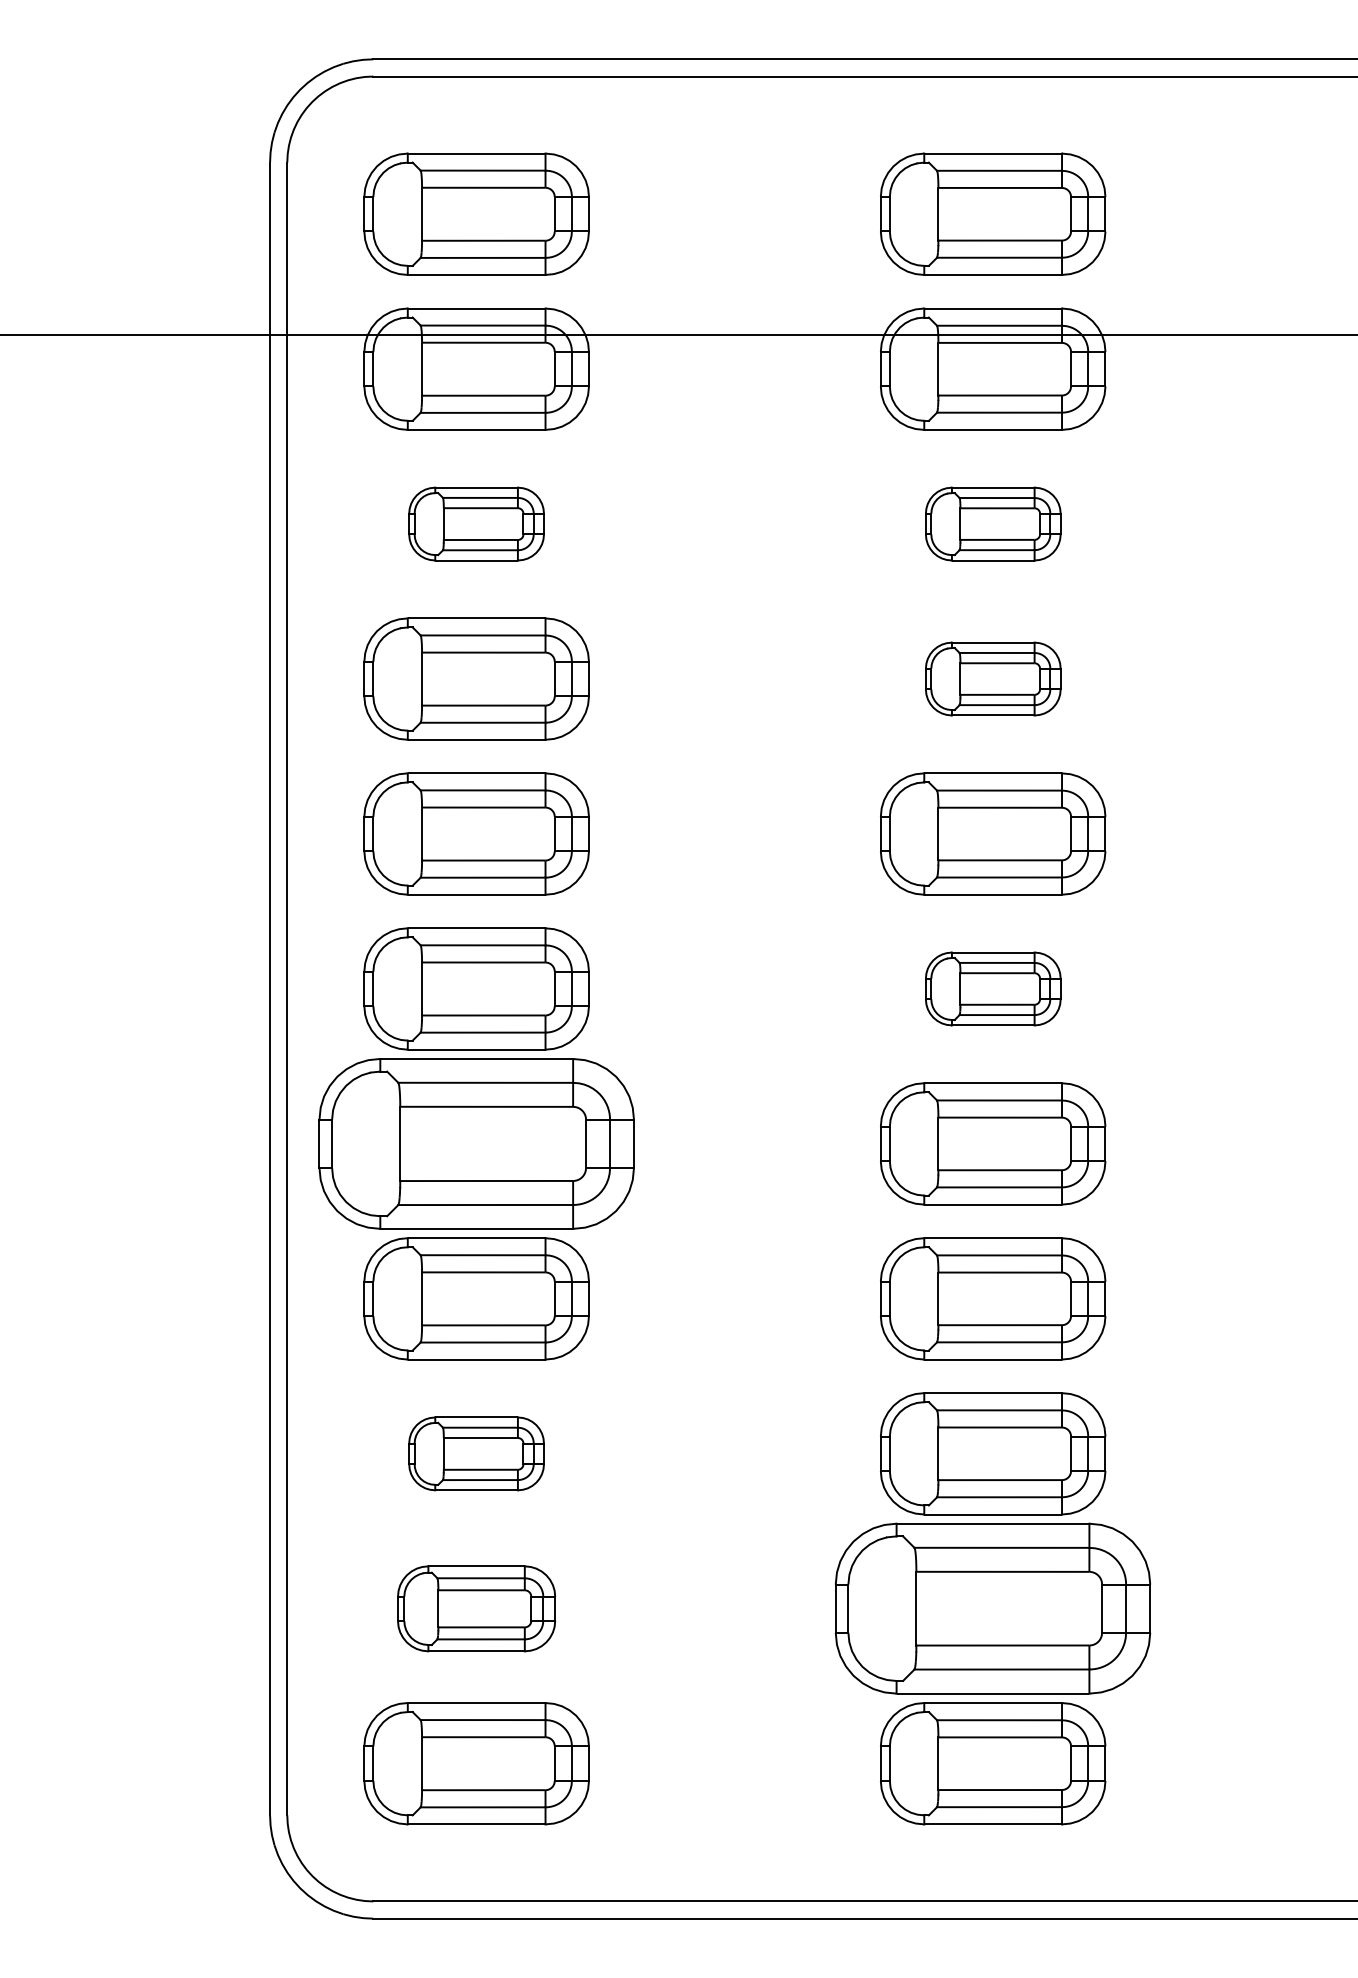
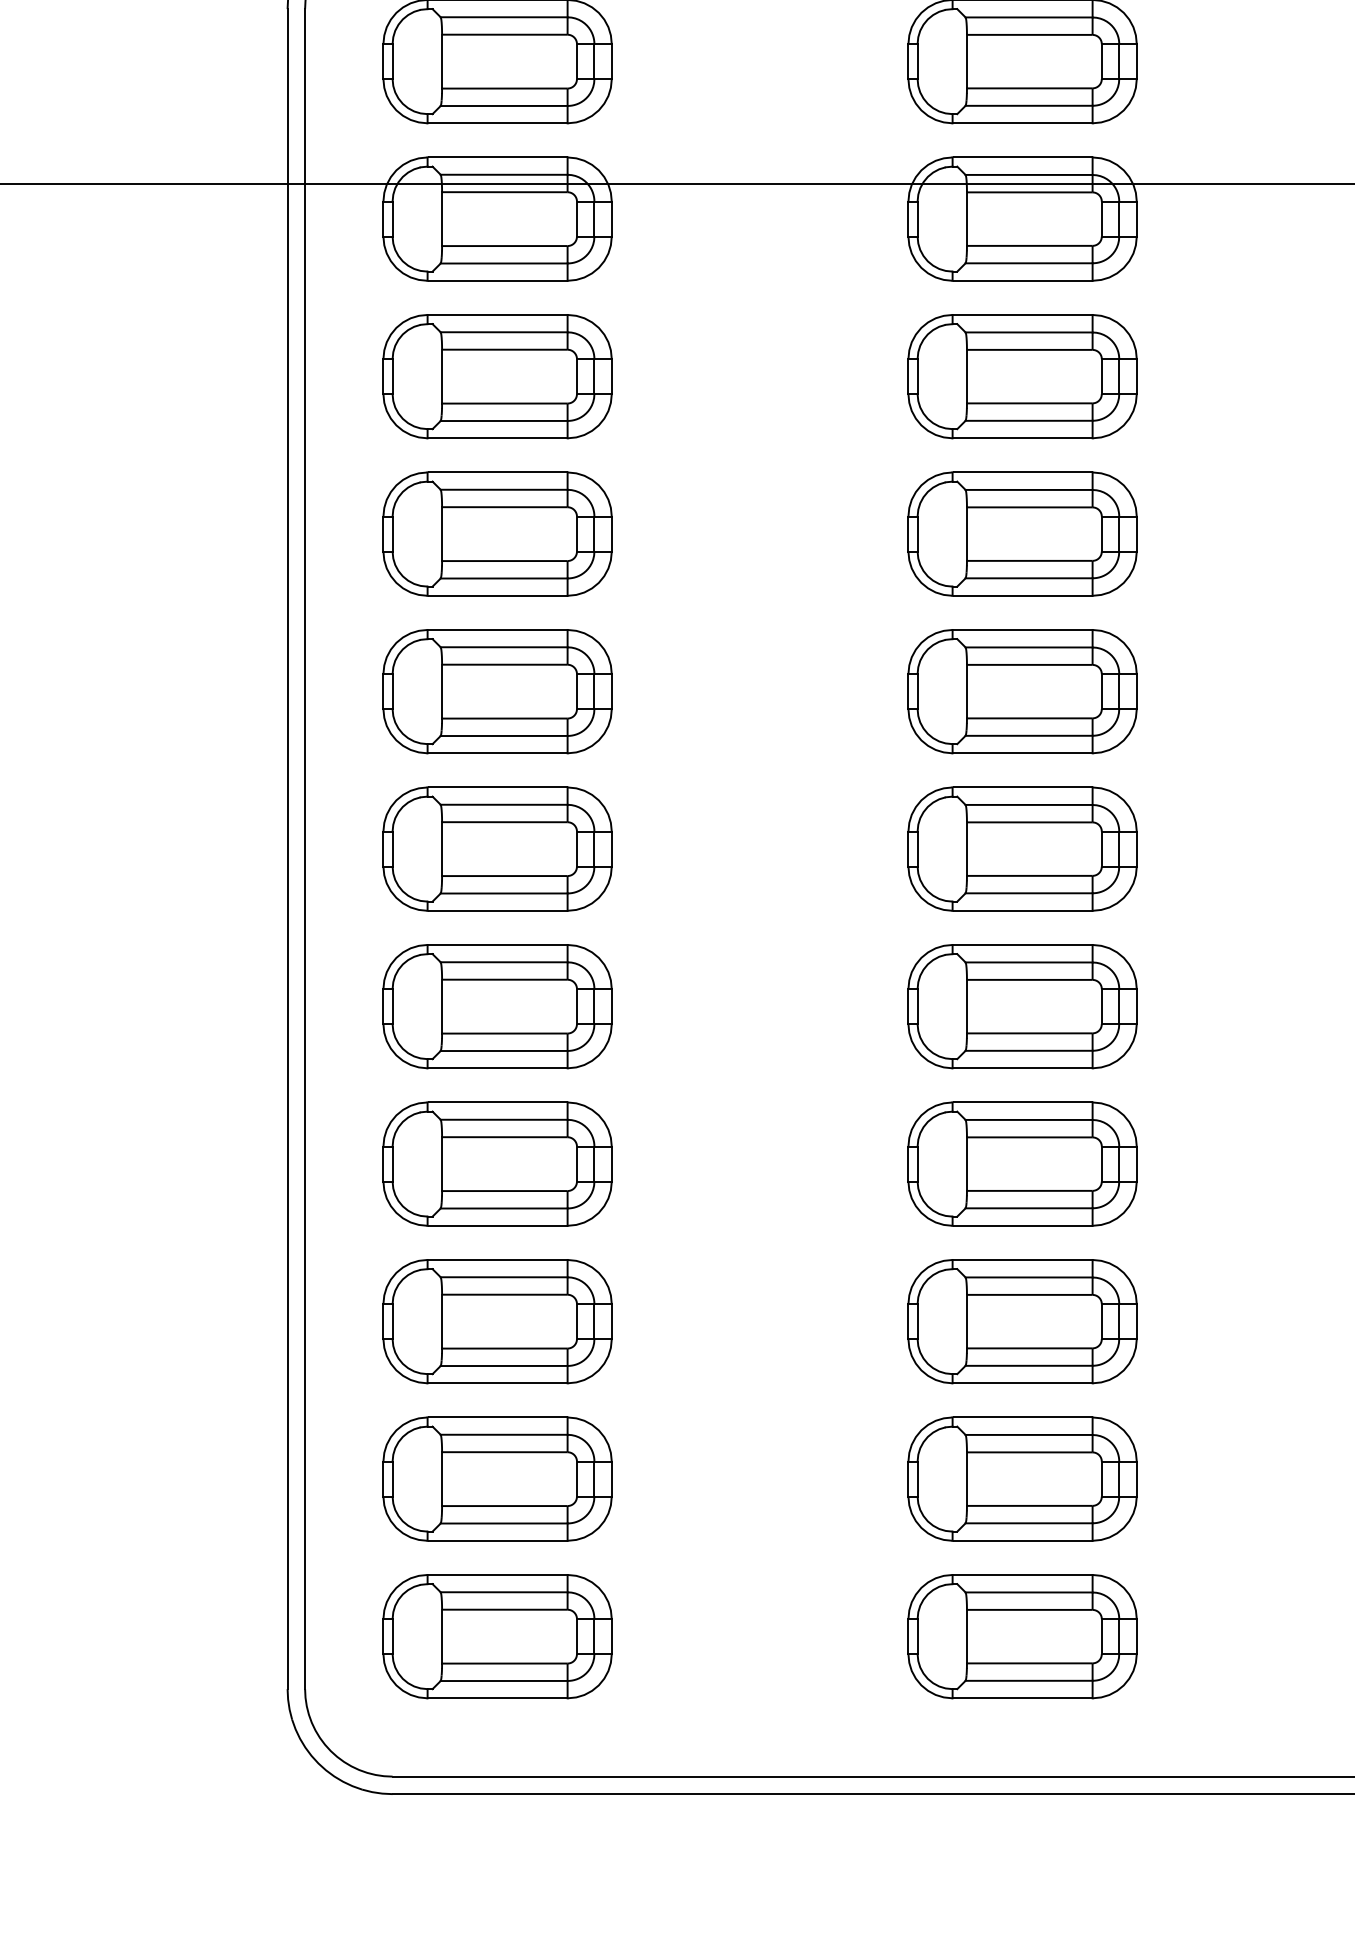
part: (476, 523) -> (497, 375), size x1.67
part: (993, 523) -> (1022, 375), size x1.67
part: (993, 678) -> (1022, 533), size x1.67
part: (993, 988) -> (1022, 848), size x1.67
part: (476, 1143) -> (497, 1006), size x0.71
part: (476, 1453) -> (497, 1321), size x1.67
part: (476, 1608) -> (497, 1478), size x1.43
part: (993, 1608) -> (1022, 1478), size x0.71

